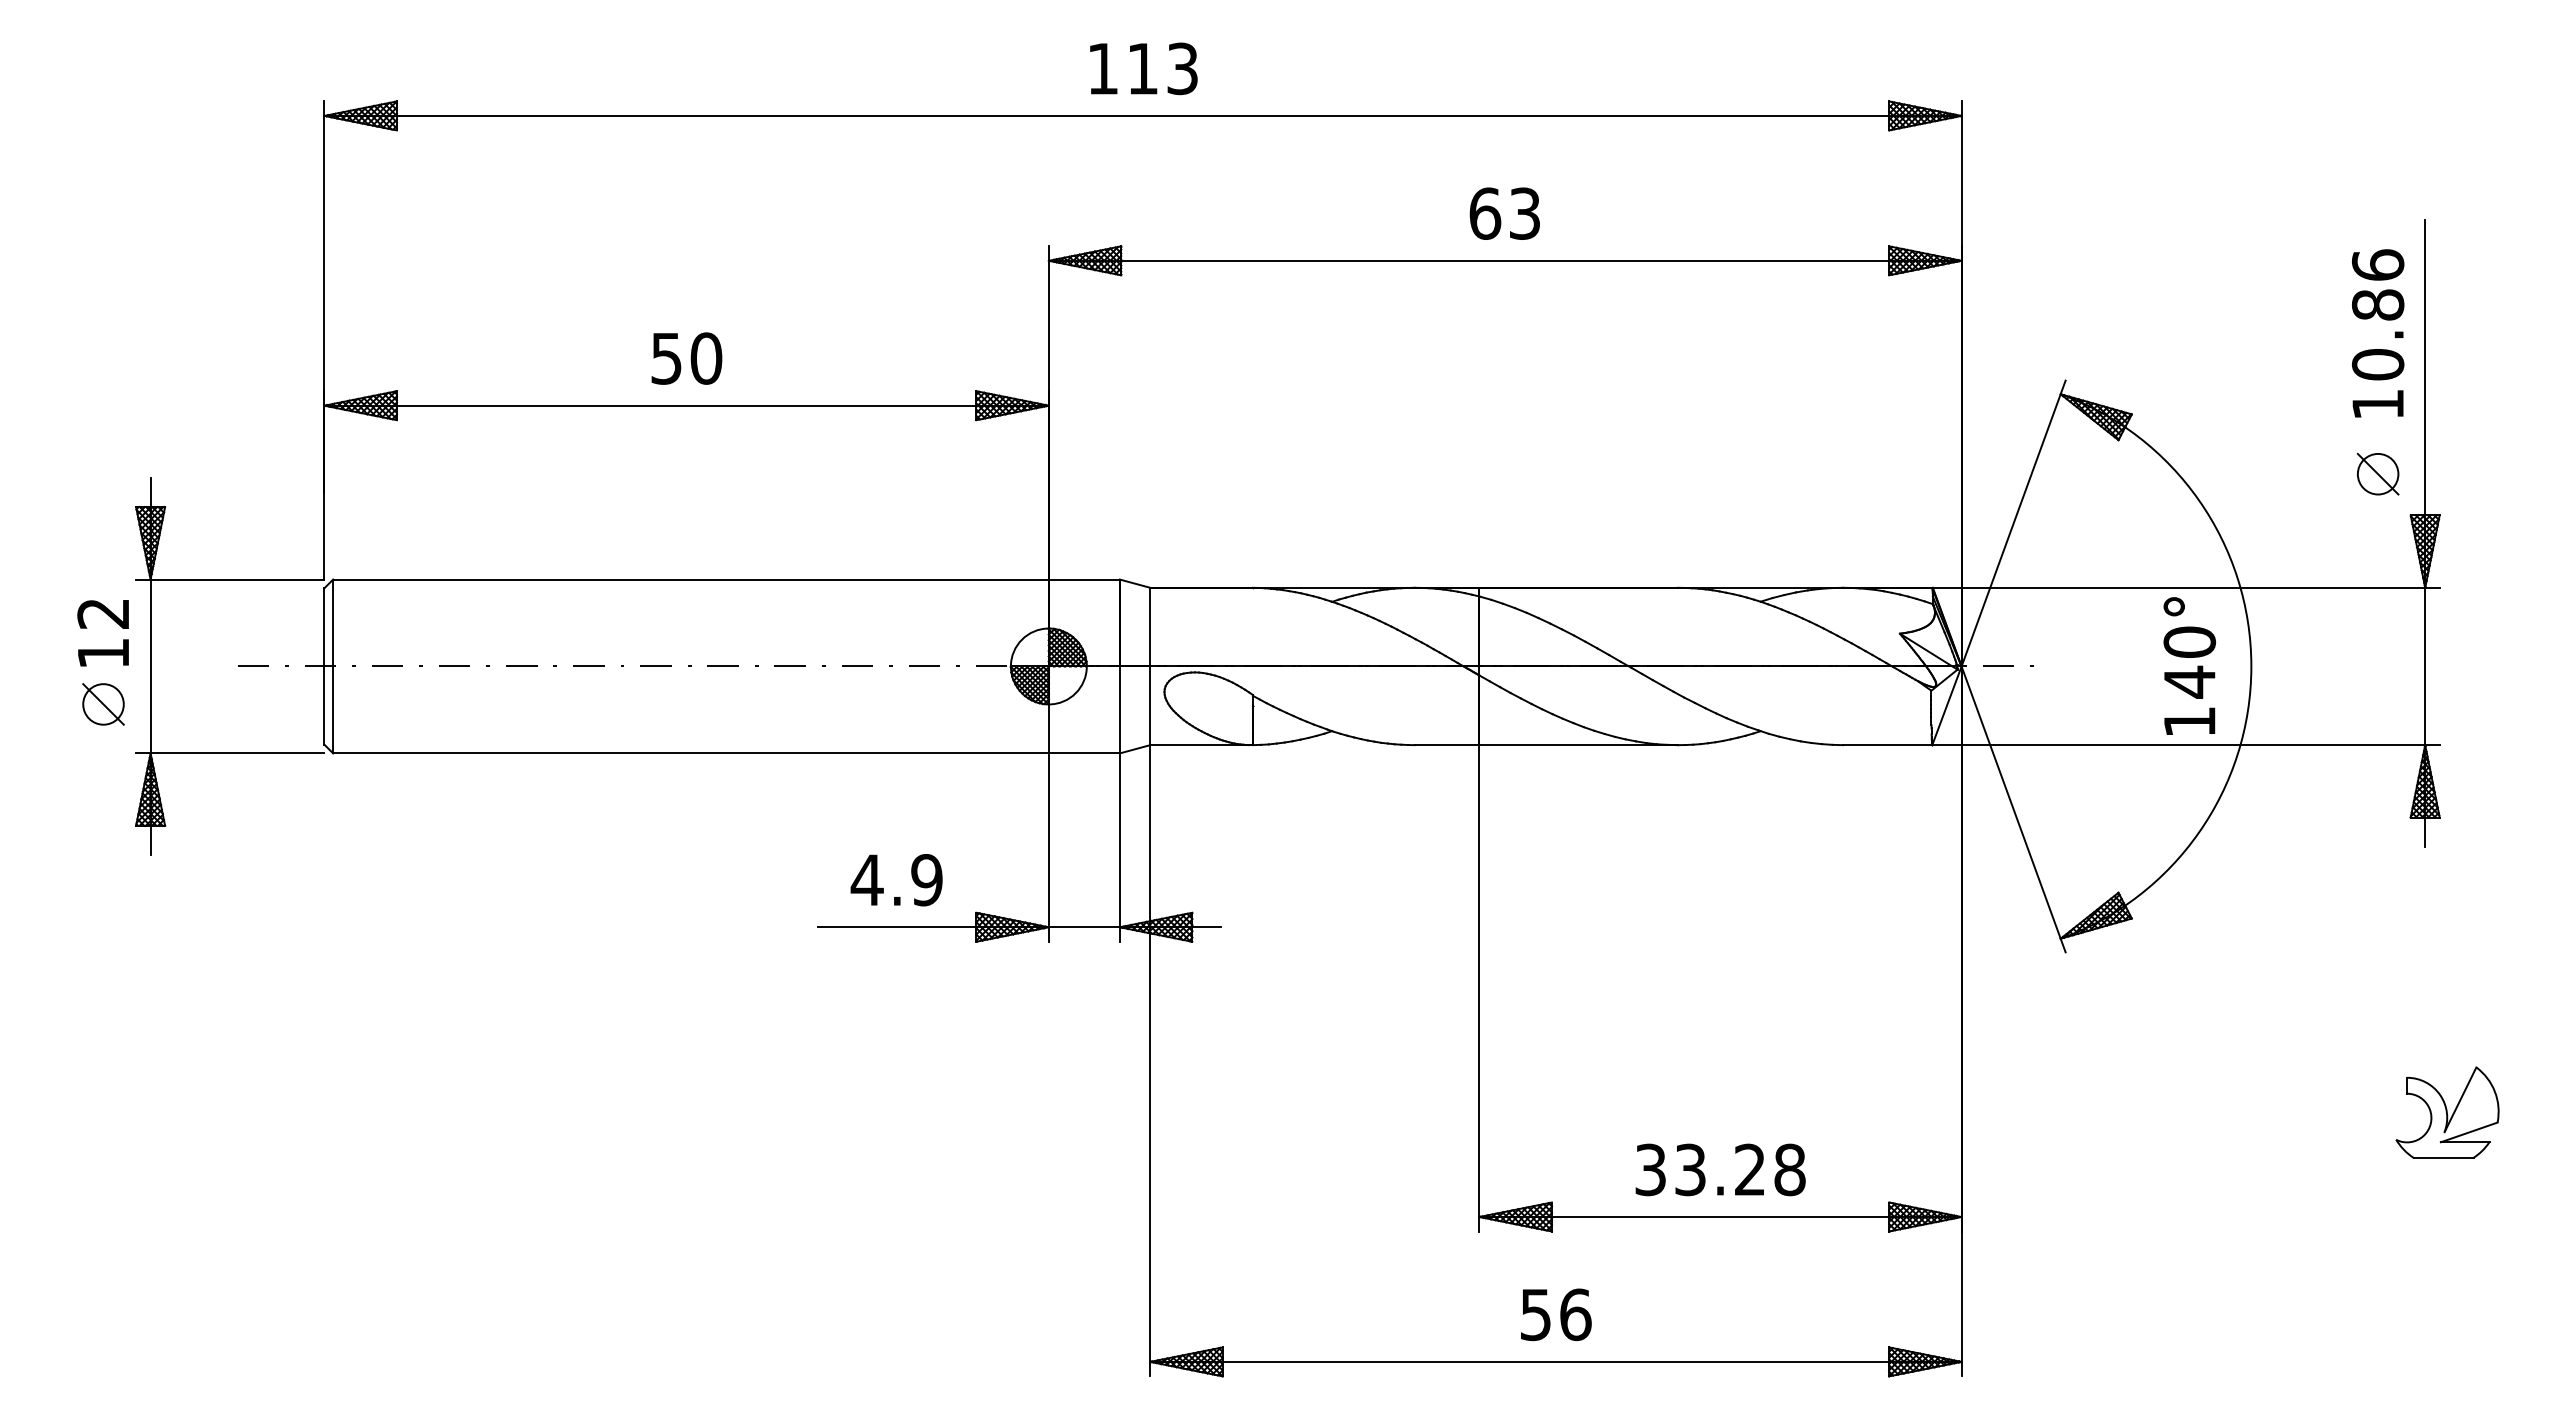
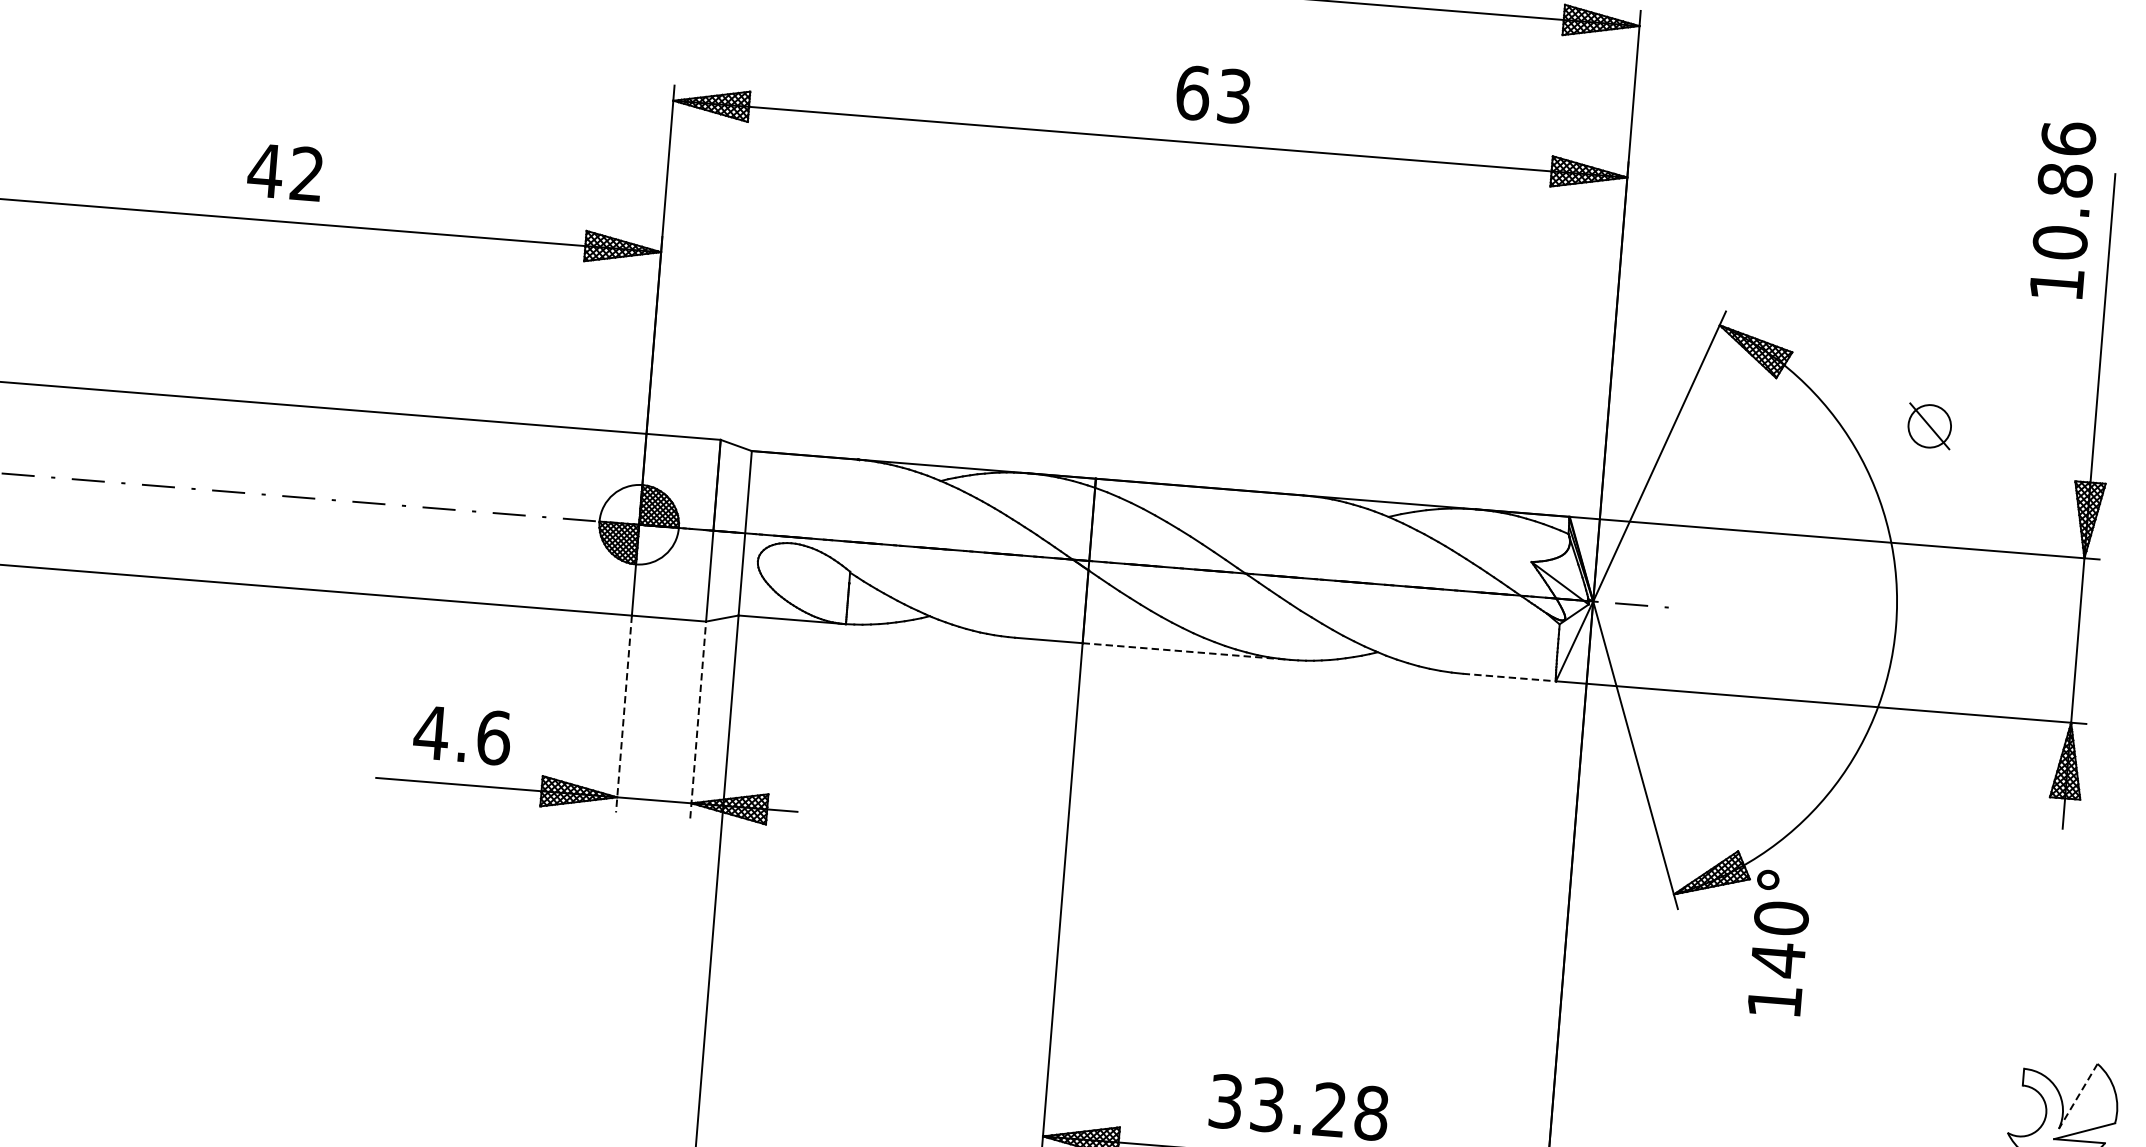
text: (1504, 213) -> (1213, 94), moved
text: (2378, 333) -> (2063, 210), moved
text: (686, 358) -> (286, 172), 50 -> 42
part: (2377, 473) -> (1929, 425), moved
text: (2189, 665) -> (1779, 942), moved
line: (1579, 745) -> (1187, 651), solid -> dashed
line: (1887, 745) -> (1509, 677), solid -> dashed
line: (1119, 847) -> (697, 719), solid -> dashed
line: (1048, 848) -> (623, 714), solid -> dashed
text: (927, 880) -> (494, 738), 4.9 -> 4.6
line: (2460, 1099) -> (2078, 1096), solid -> dashed

